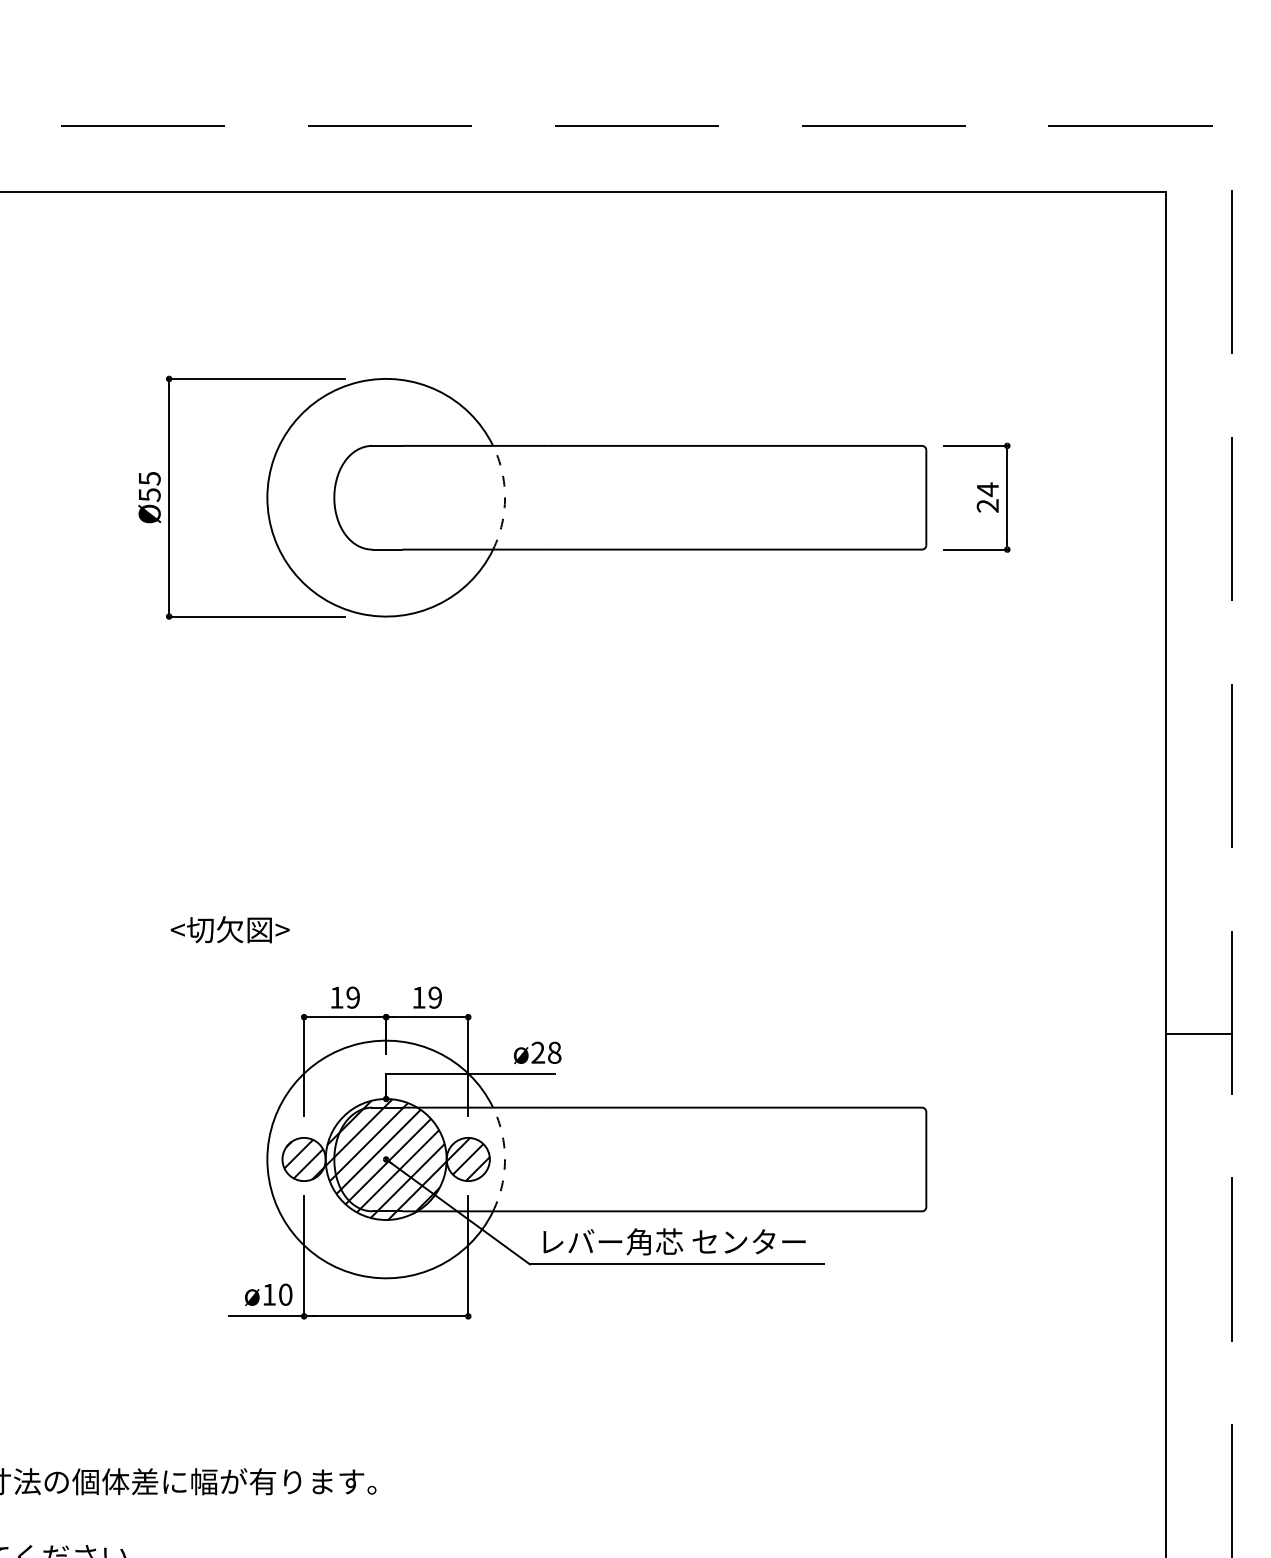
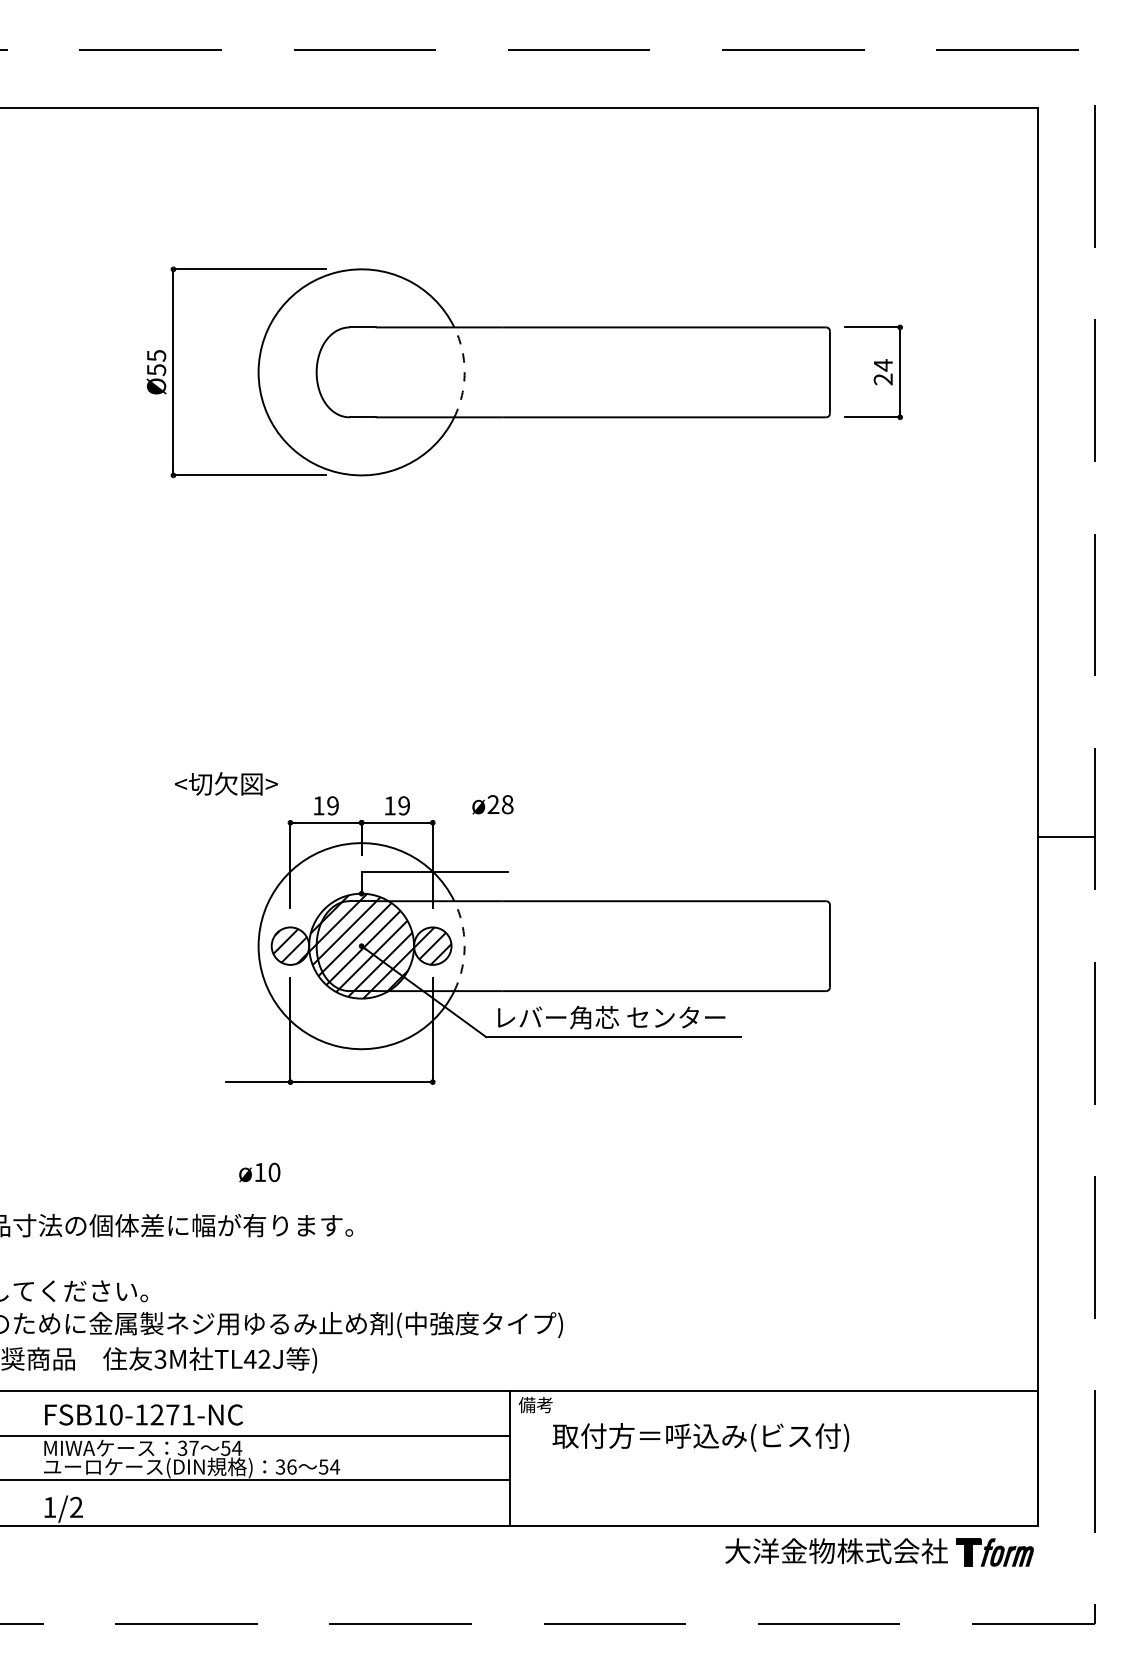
text: (229, 929) -> (225, 783), moved
text: (537, 1052) -> (492, 804), moved
text: (268, 1294) -> (259, 1172), moved

